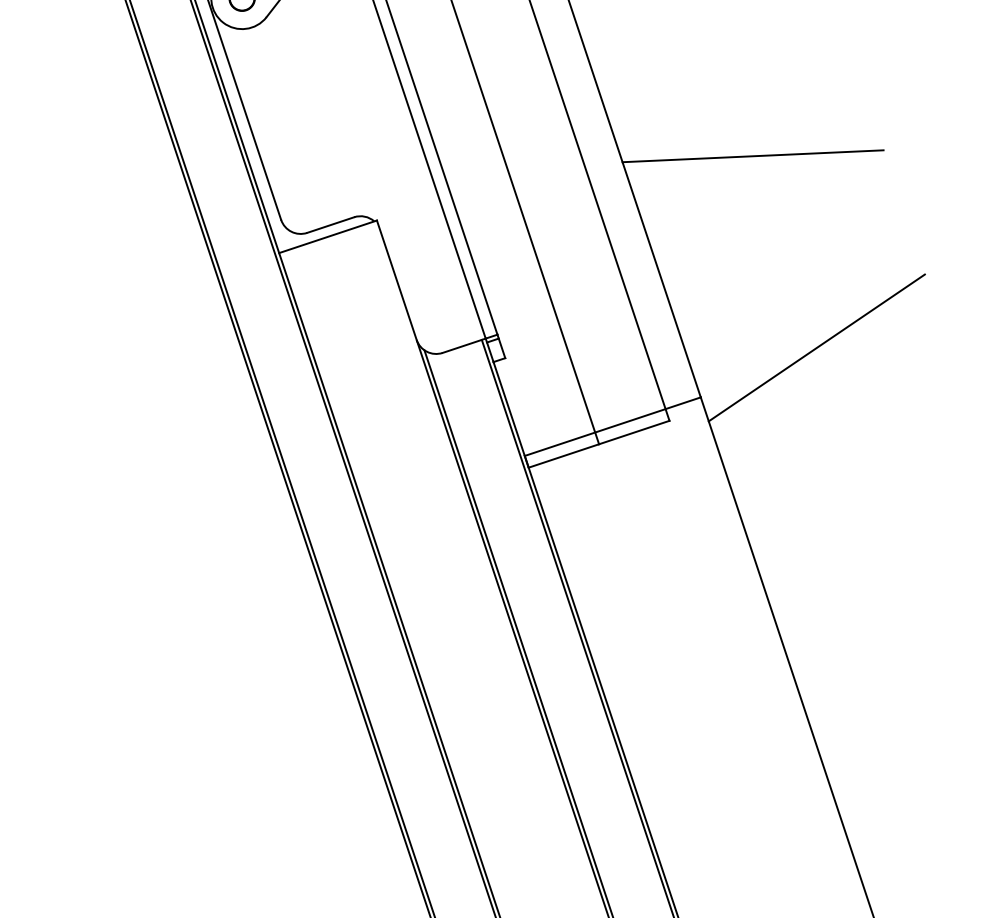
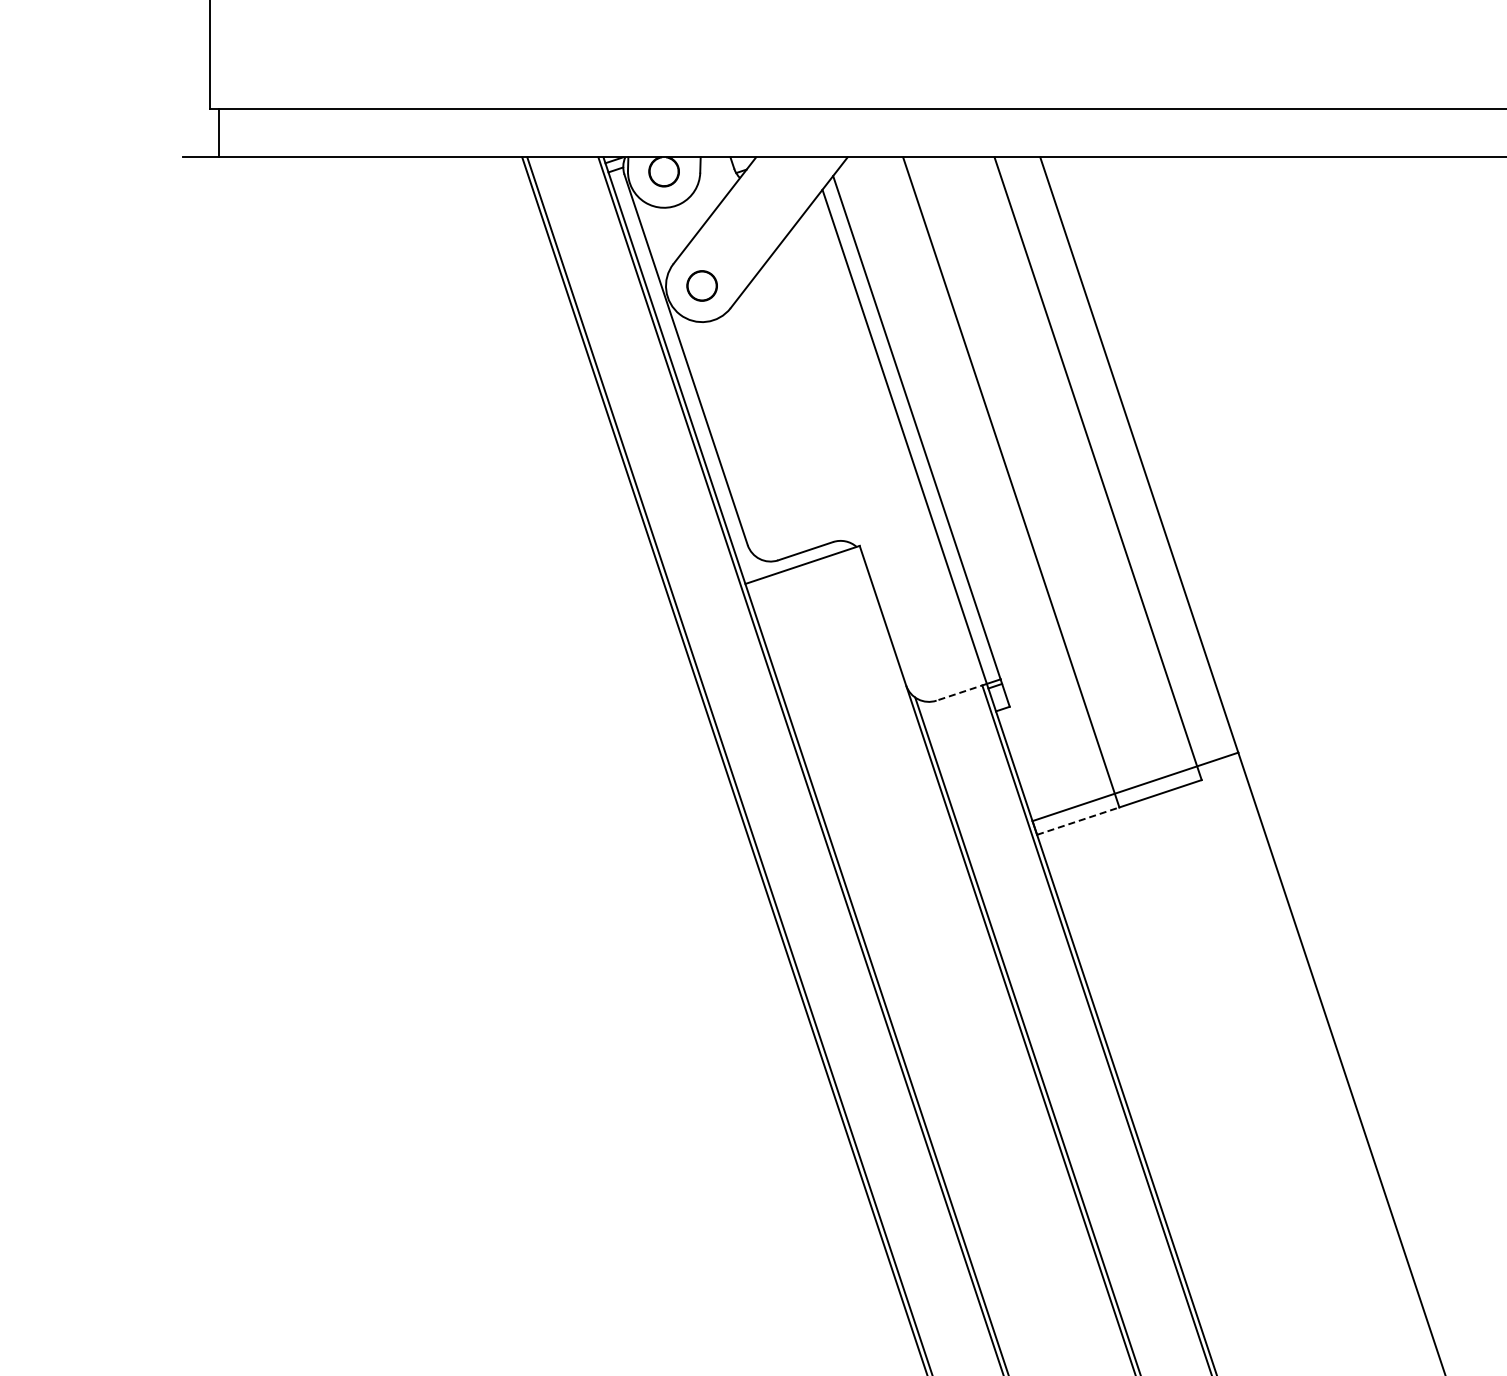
line: (752, 156) -> (1298, 470), removed
line: (464, 345) -> (961, 692), solid -> dashed
line: (816, 347) -> (1373, 694), removed
line: (564, 455) -> (1078, 820), solid -> dashed

